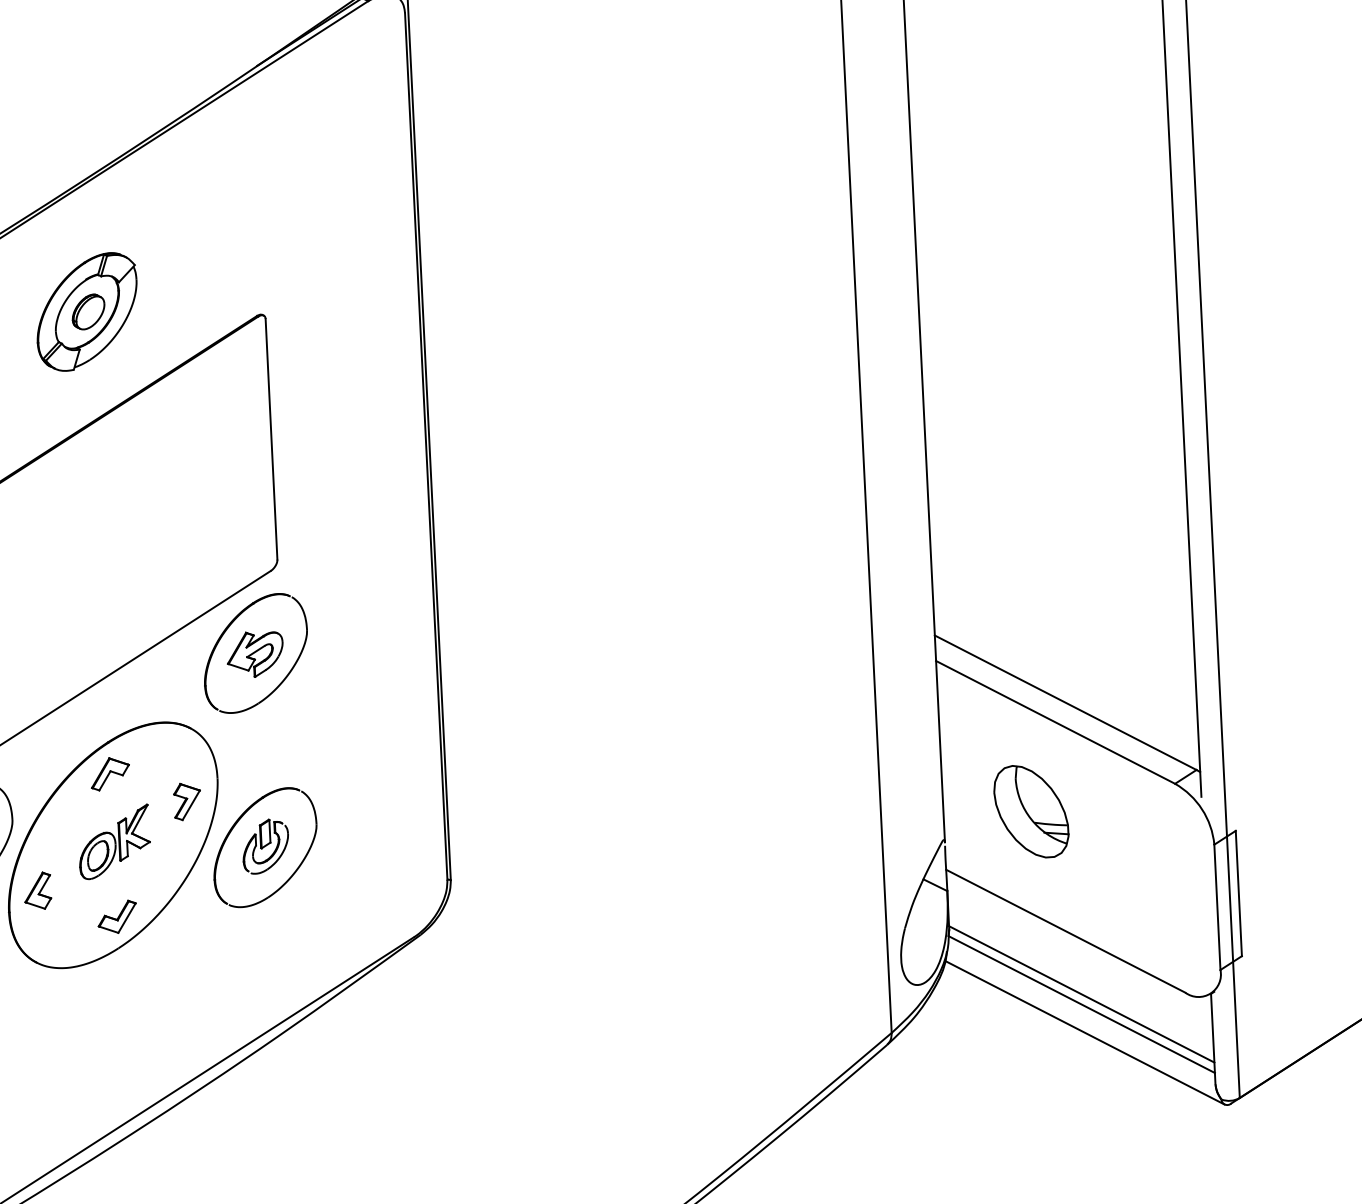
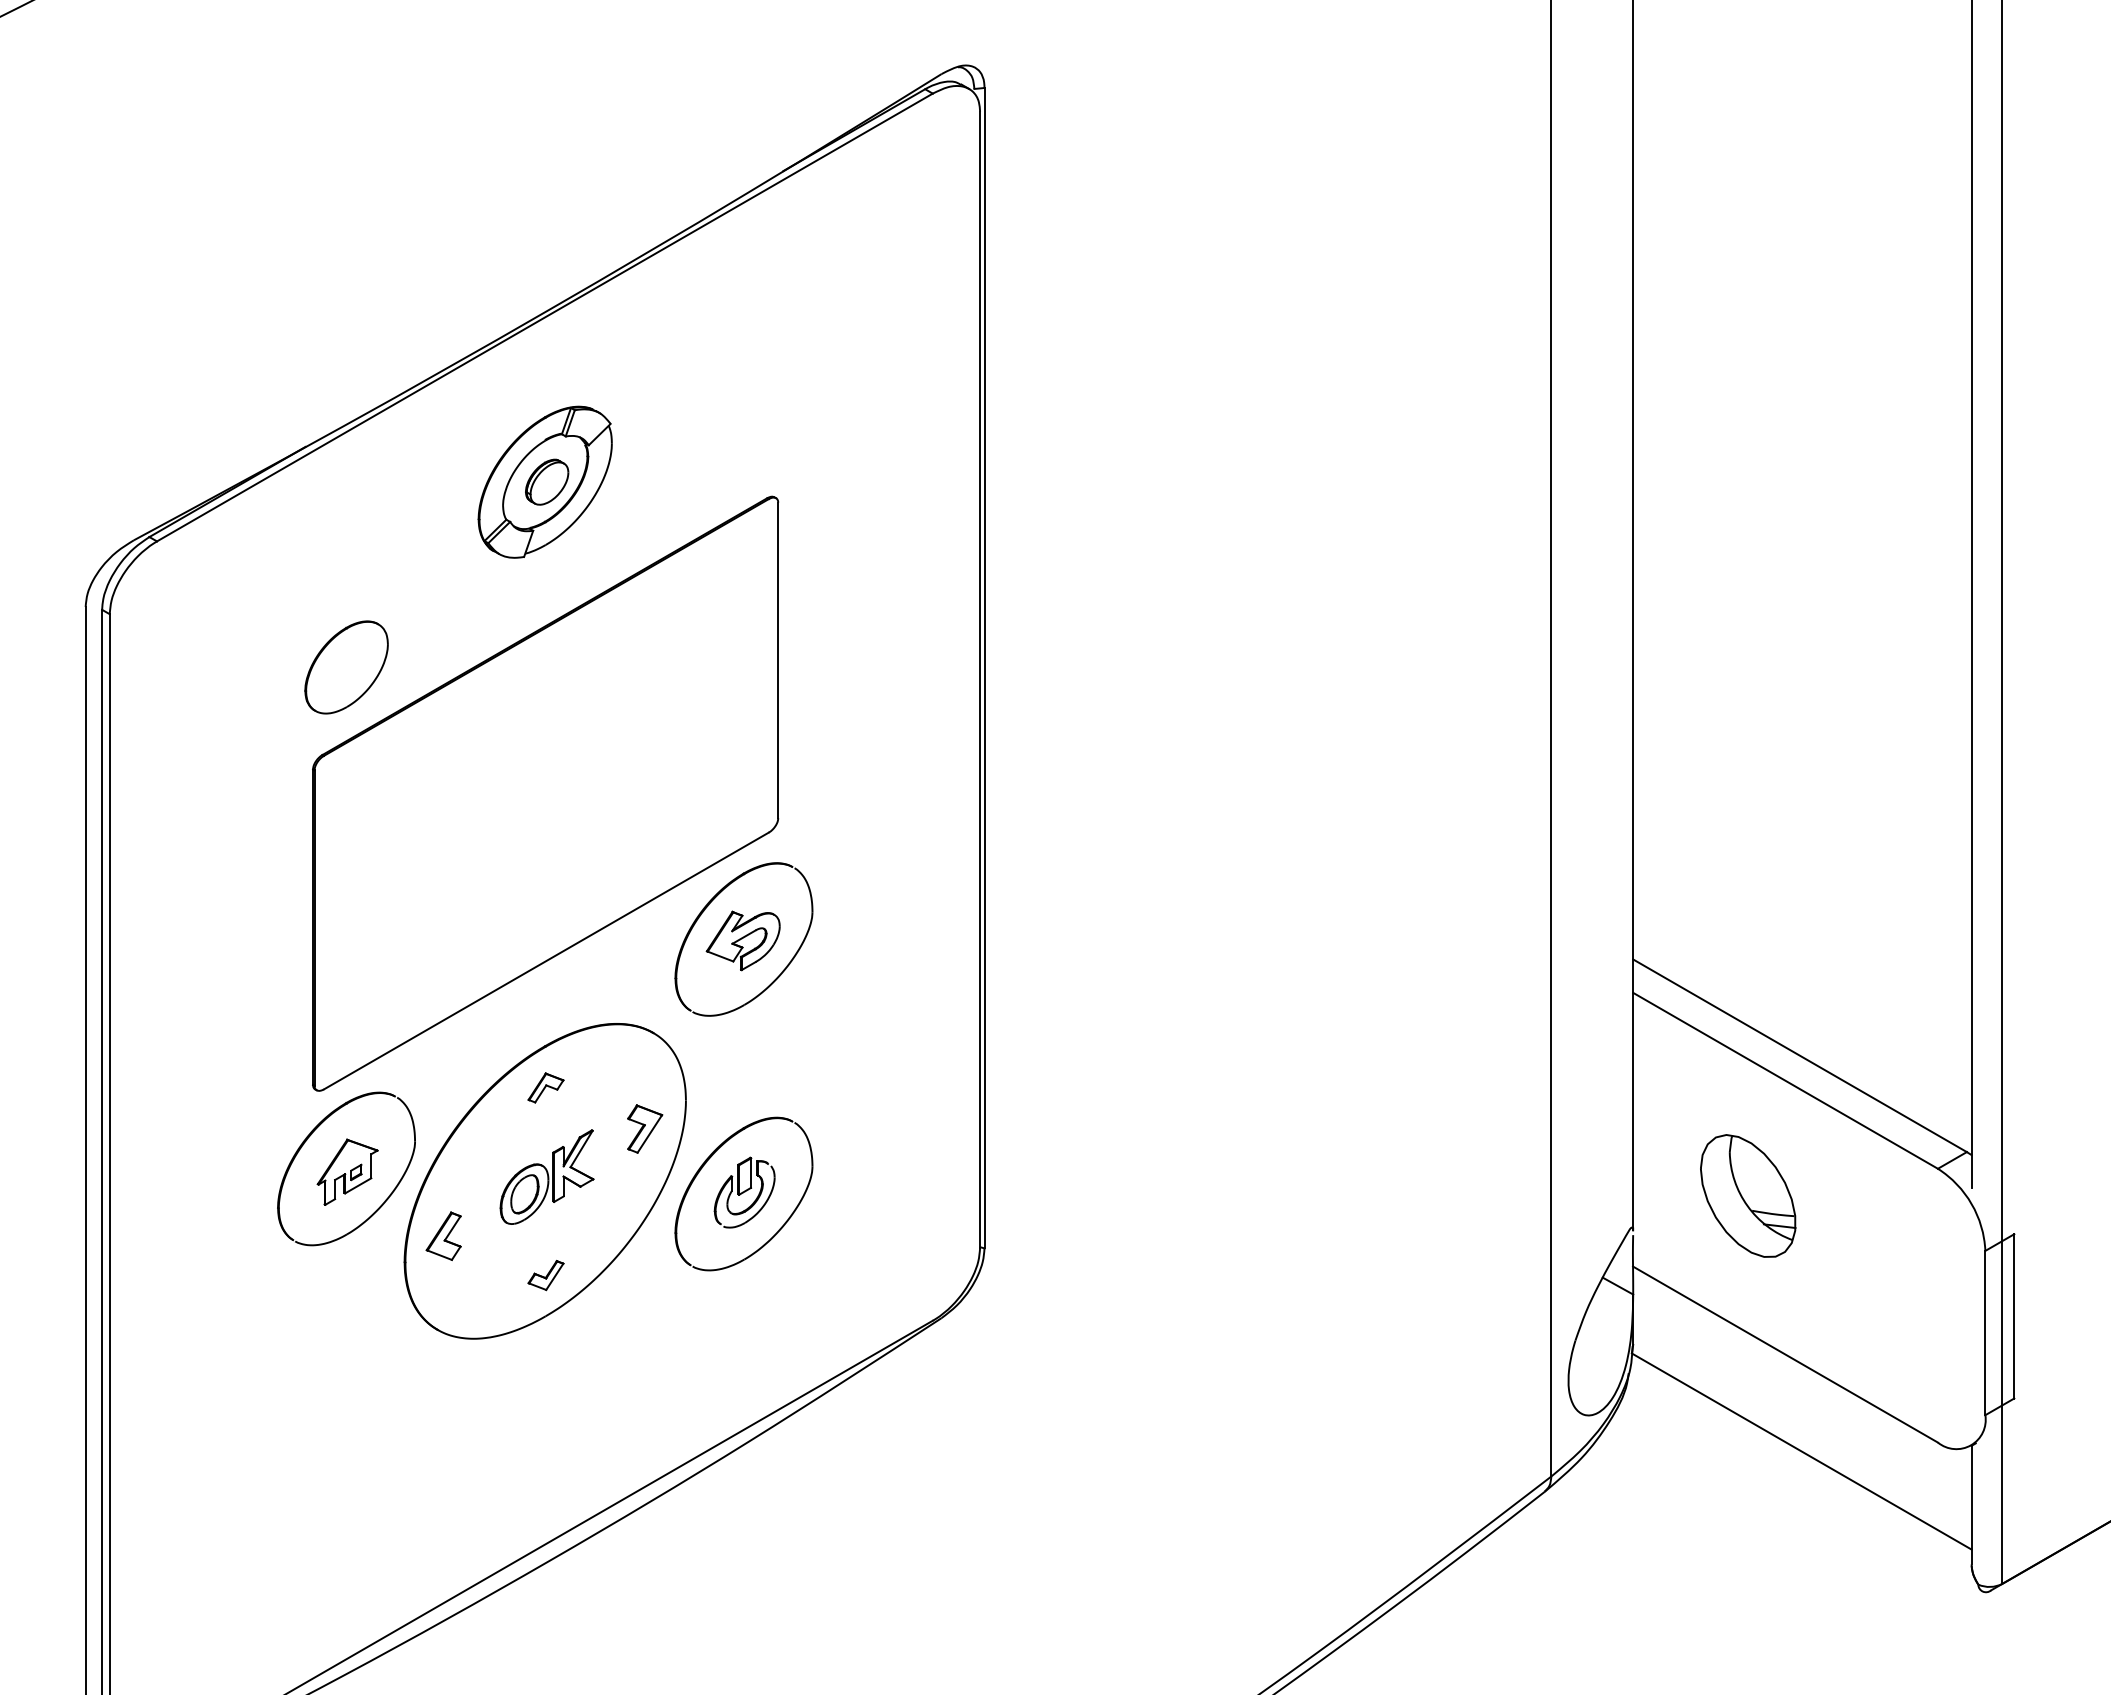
part: (109, 773) -> (545, 1087), size x0.7
part: (116, 917) -> (545, 1275), size x0.7
line: (1081, 993) -> (1802, 1437), removed
line: (1084, 1032) -> (1803, 1488), removed

